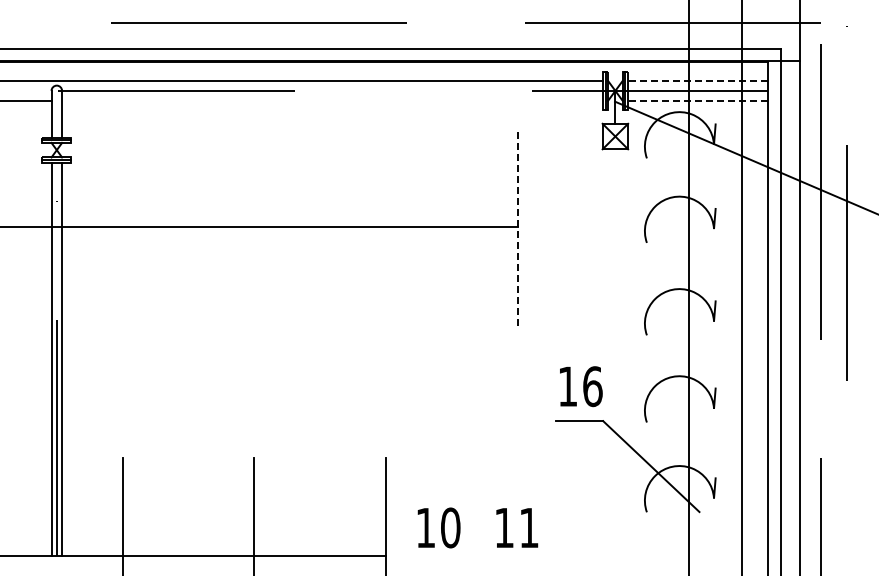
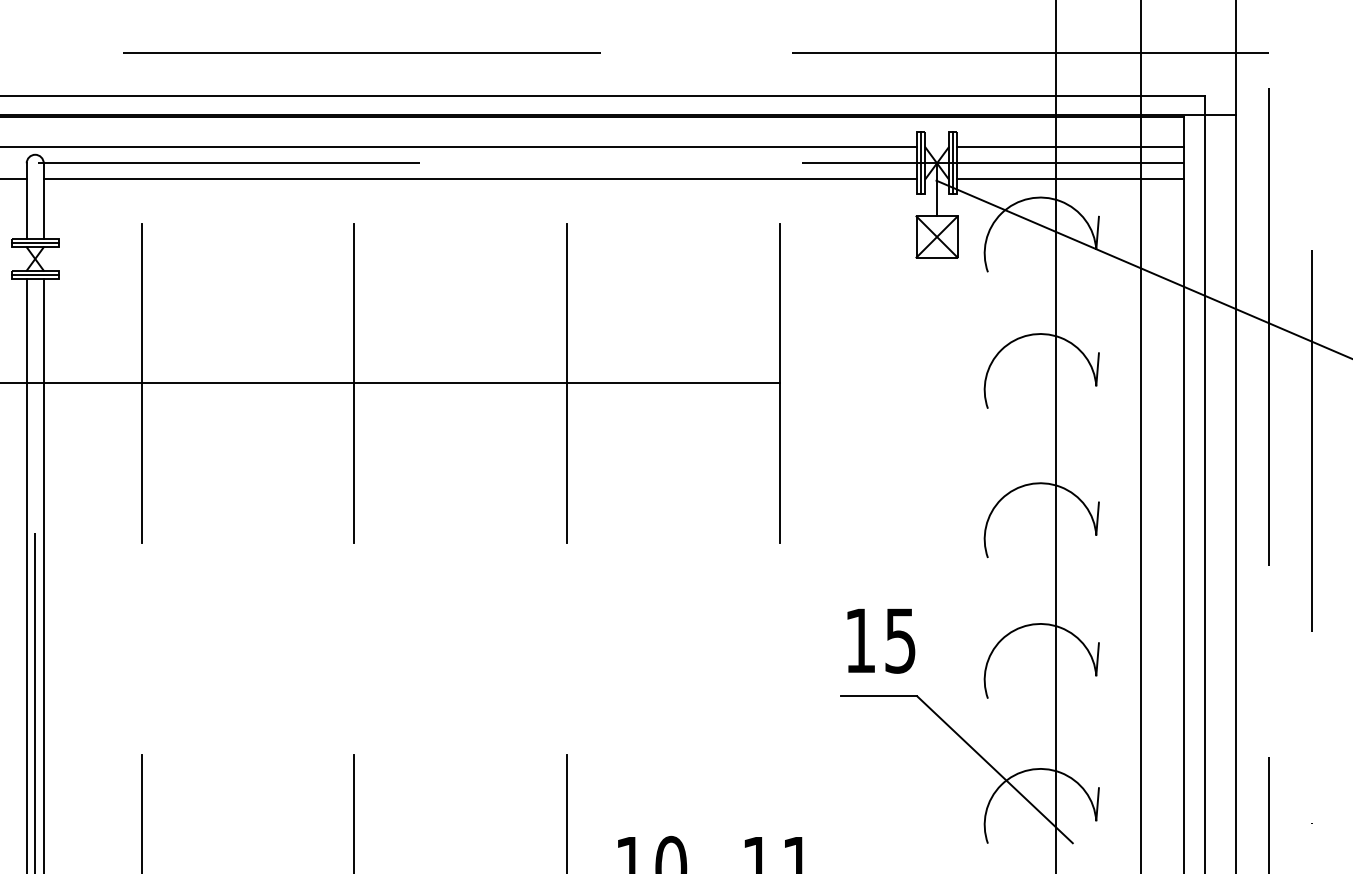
line: (697, 81) -> (1069, 148), dashed -> solid
line: (332, 100) -> (480, 178), added
line: (697, 100) -> (1069, 178), dashed -> solid
line: (122, 226) -> (141, 382), added
line: (254, 226) -> (354, 382), added
line: (386, 226) -> (567, 382), added
line: (517, 227) -> (779, 383), dashed -> solid
text: (592, 386) -> (900, 640), 16 -> 15

